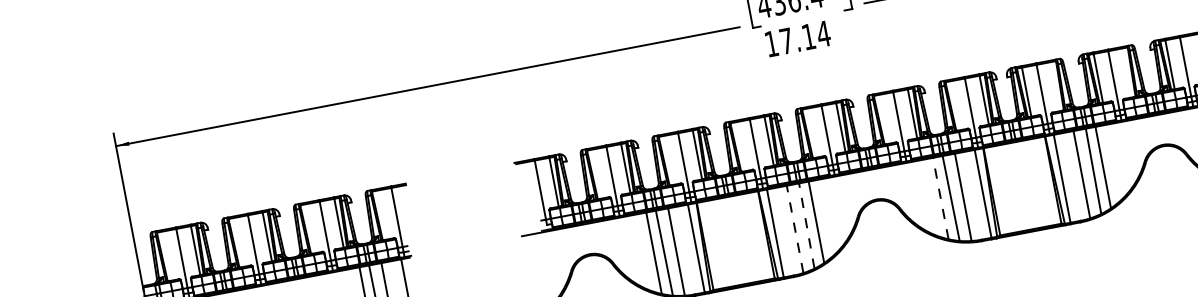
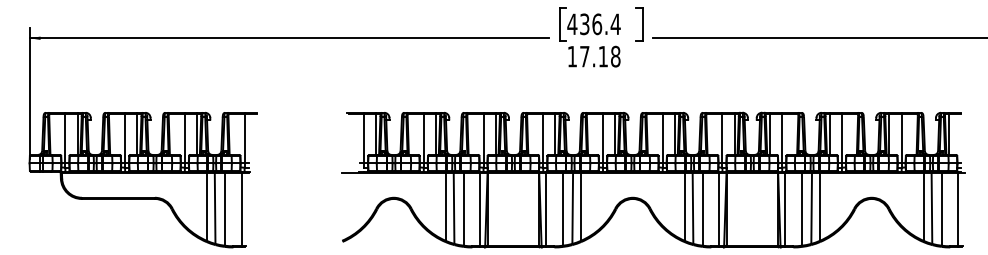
text: (823, 33) -> (615, 56), 17.14 -> 17.18
line: (940, 198) -> (684, 206), dashed -> solid
line: (806, 224) -> (572, 207), dashed -> solid
line: (794, 228) -> (562, 208), dashed -> solid

